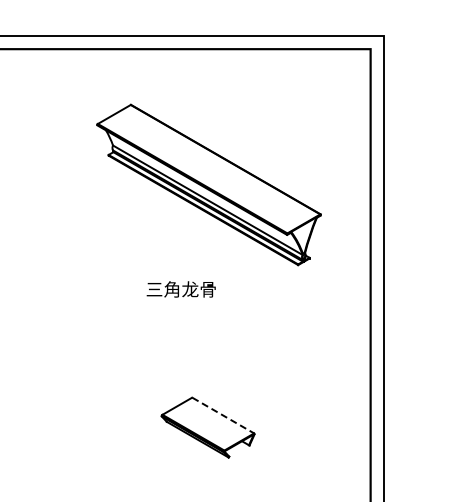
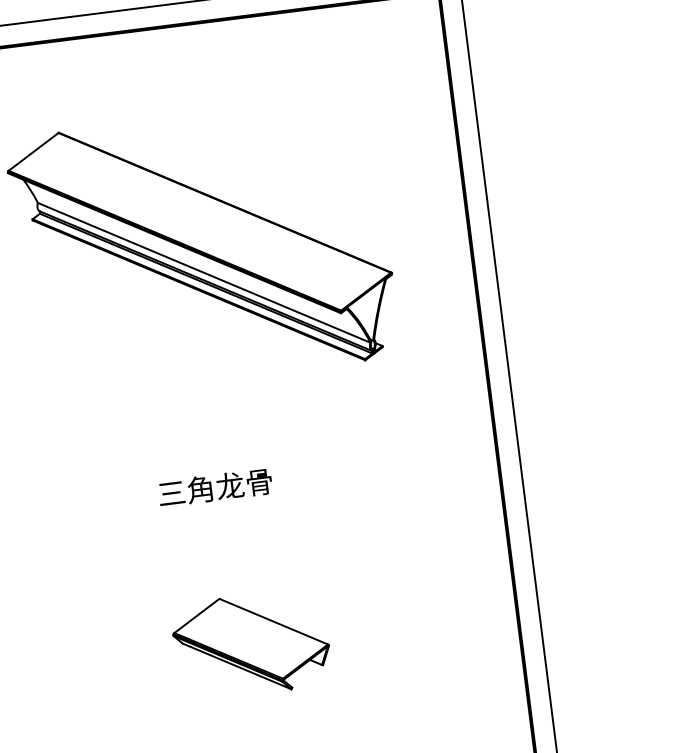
text: (180, 289) -> (214, 487), moved
line: (223, 415) -> (274, 621), dashed -> solid

